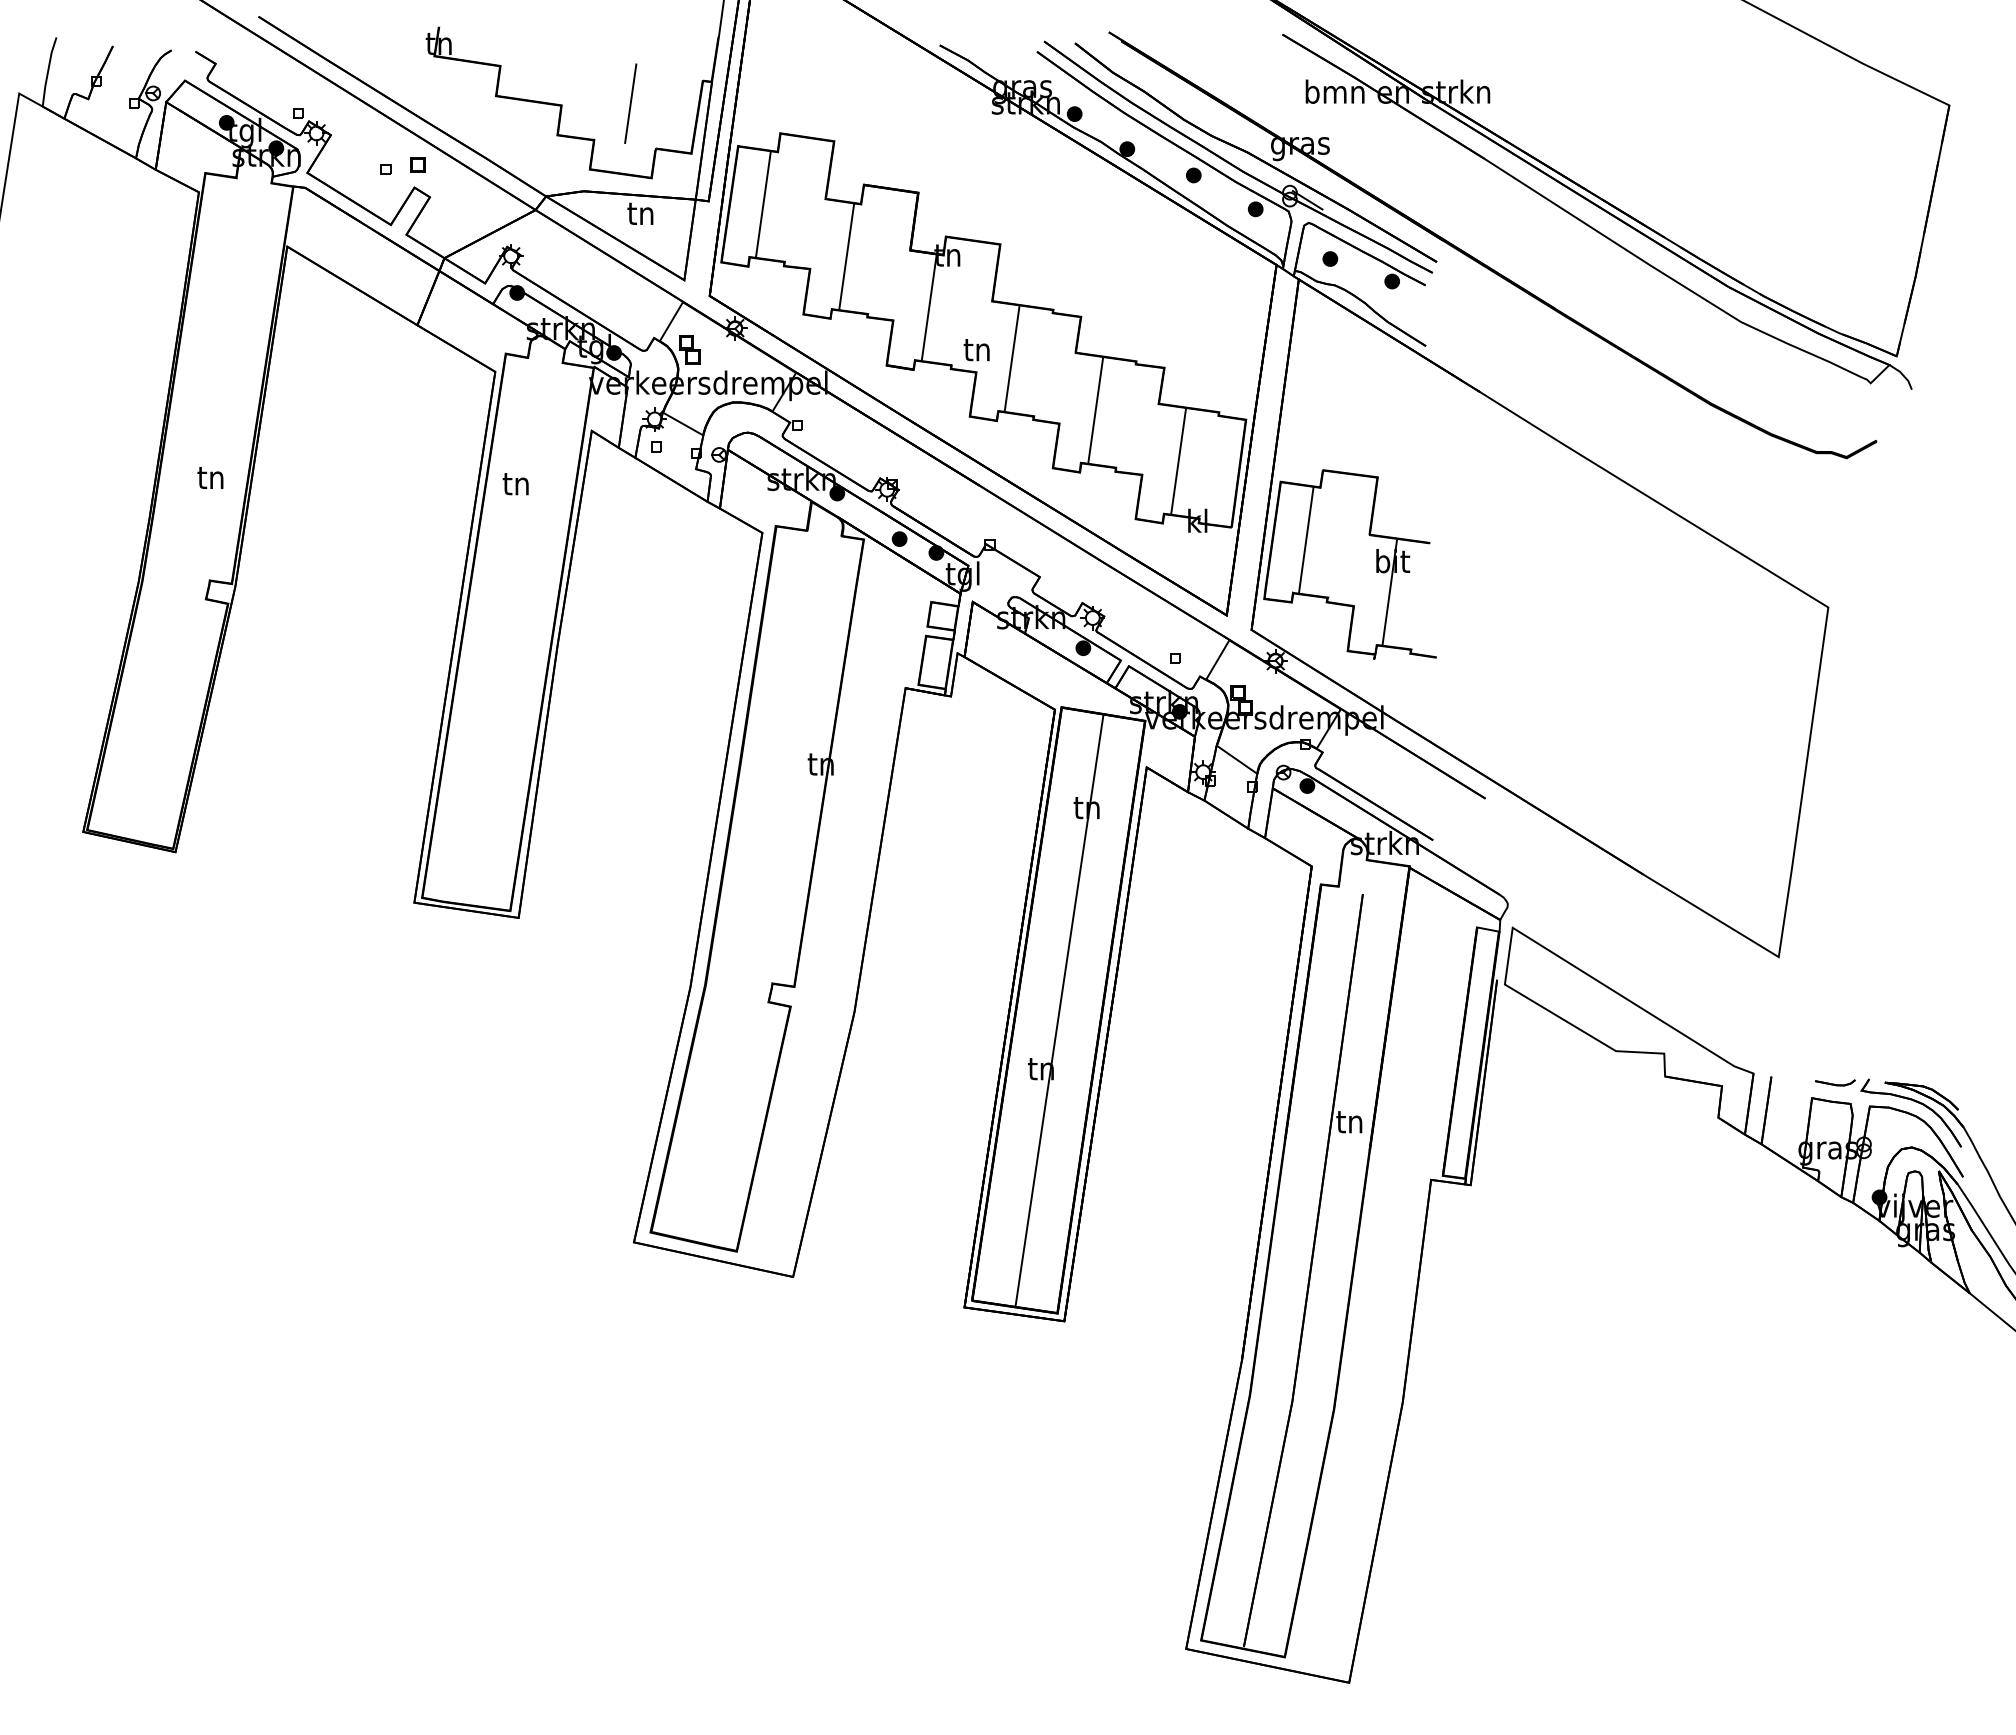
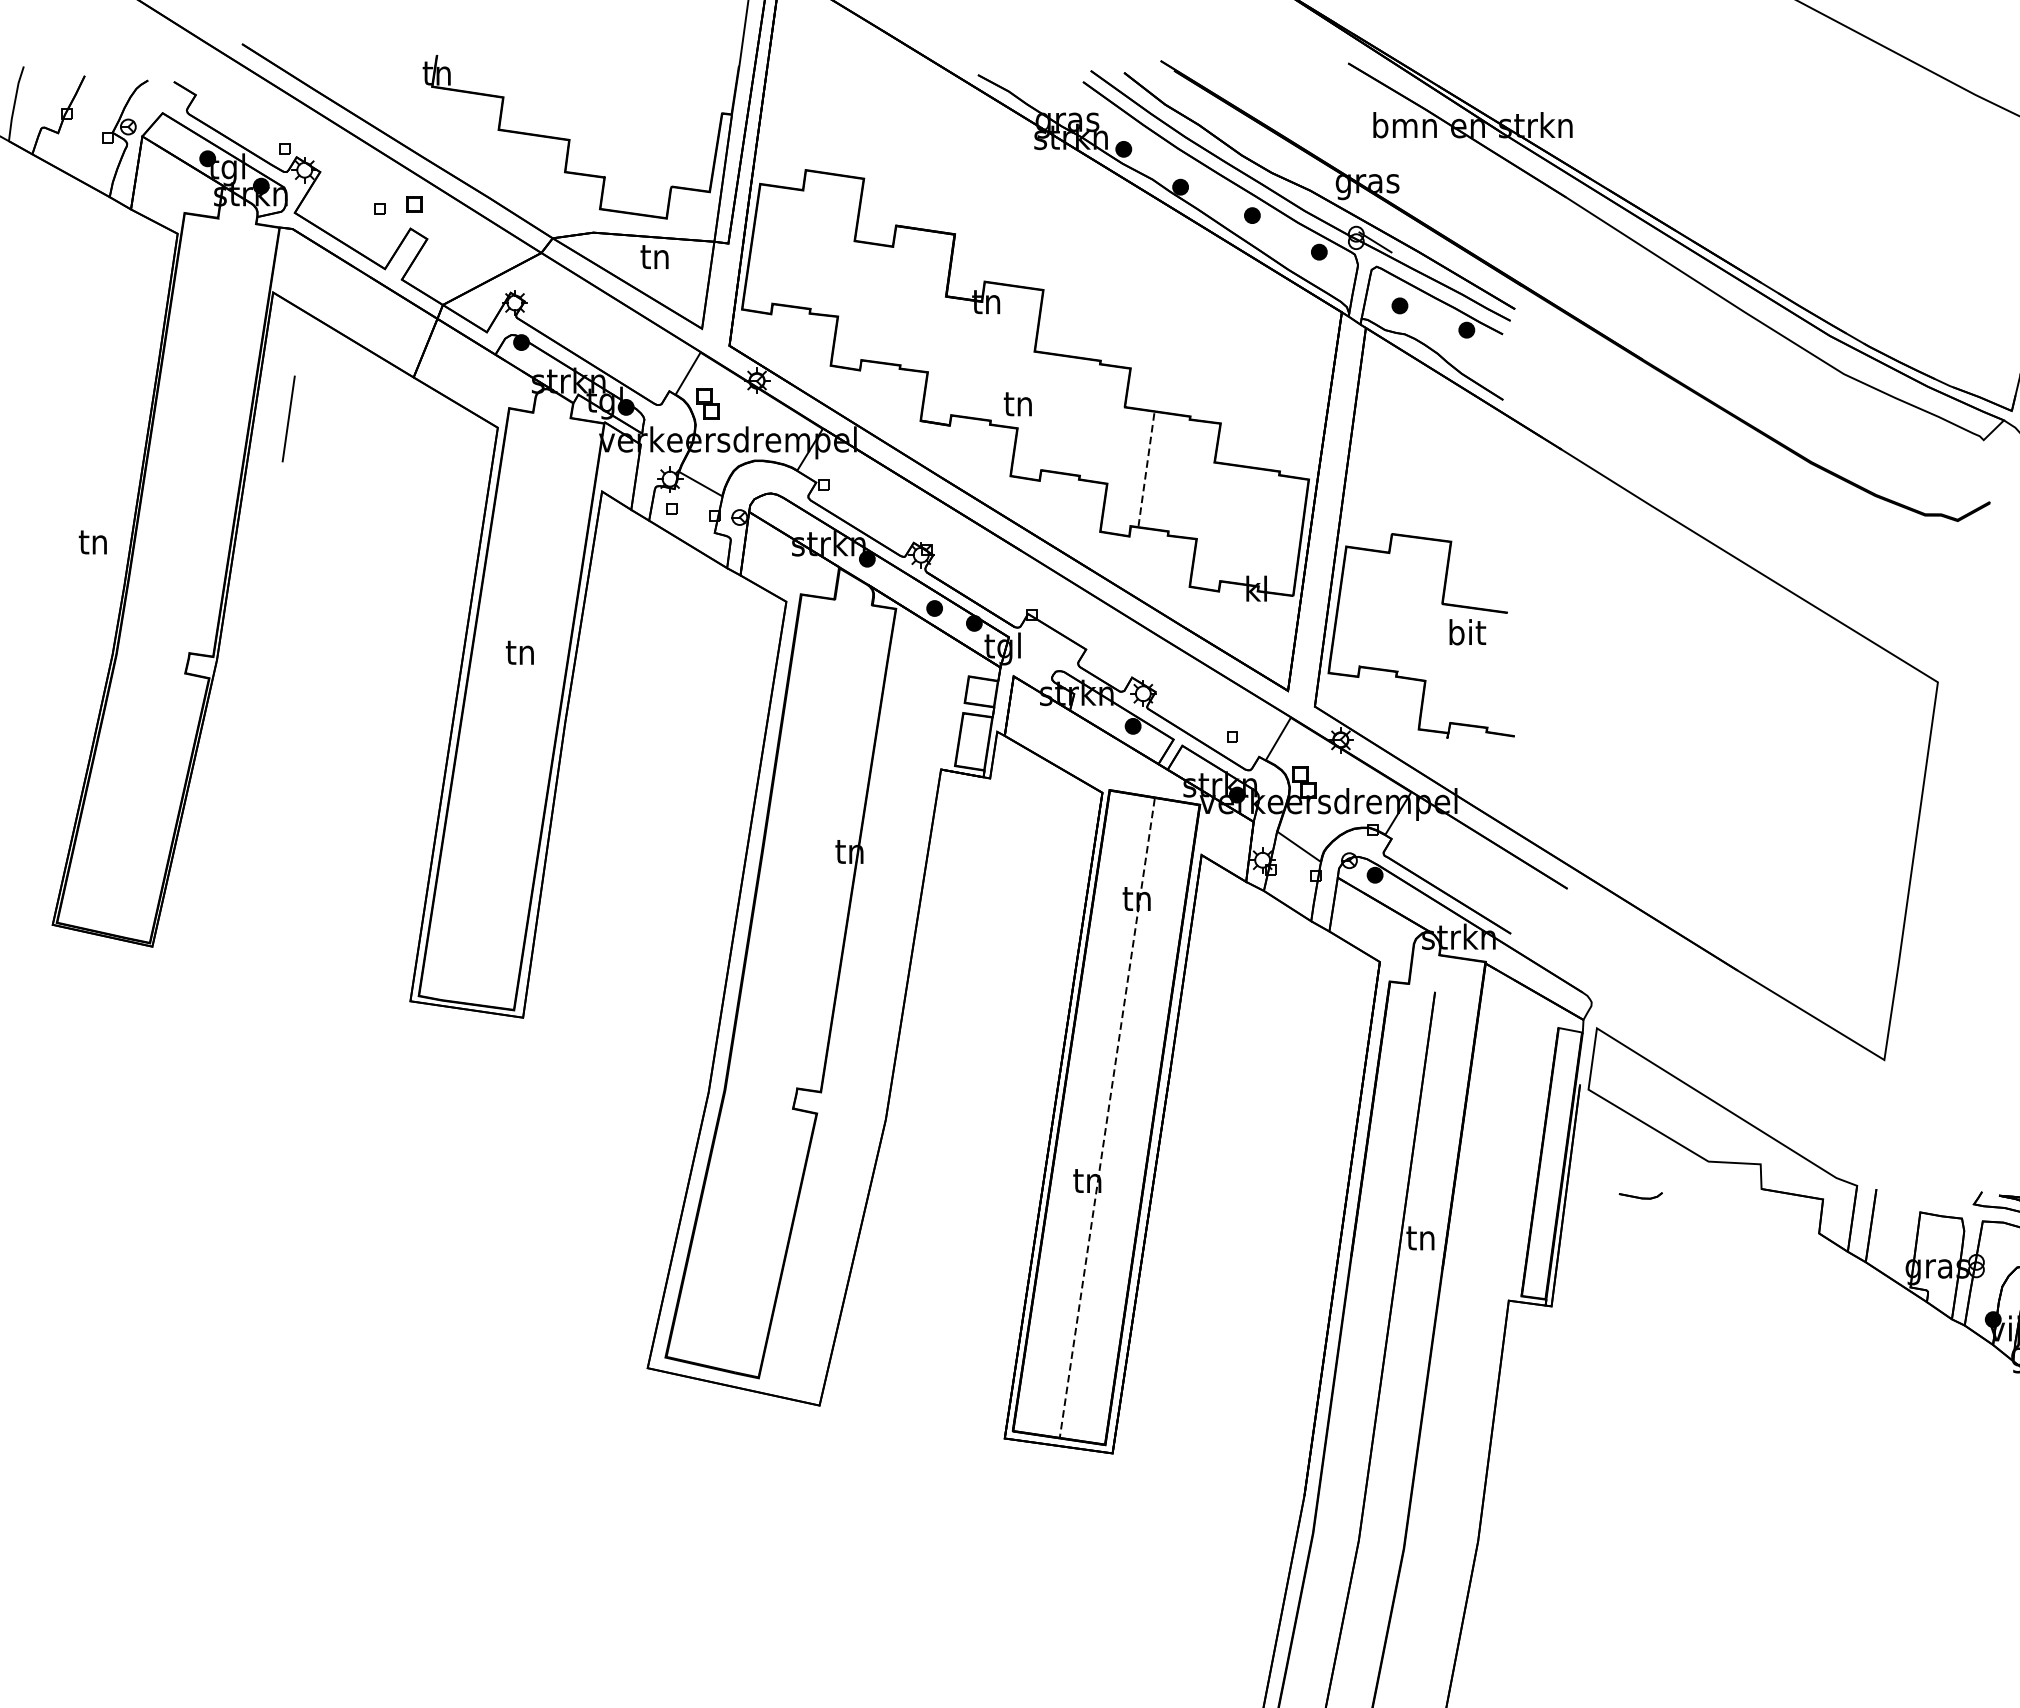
line: (630, 103) -> (288, 418), moved
line: (763, 204) -> (787, 246), removed
line: (846, 256) -> (877, 303), removed
line: (928, 307) -> (965, 358), removed
line: (1011, 359) -> (1055, 414), removed
line: (1095, 410) -> (1146, 469), solid -> dashed
line: (1178, 461) -> (1235, 524), removed
text: (210, 477) -> (92, 541), moved
text: (515, 484) -> (519, 653), moved
line: (1306, 540) -> (1374, 609), removed
line: (1389, 592) -> (1463, 666), removed
line: (1059, 1010) -> (1107, 1117), solid -> dashed
part: (1835, 1082) -> (1641, 1195), moved

